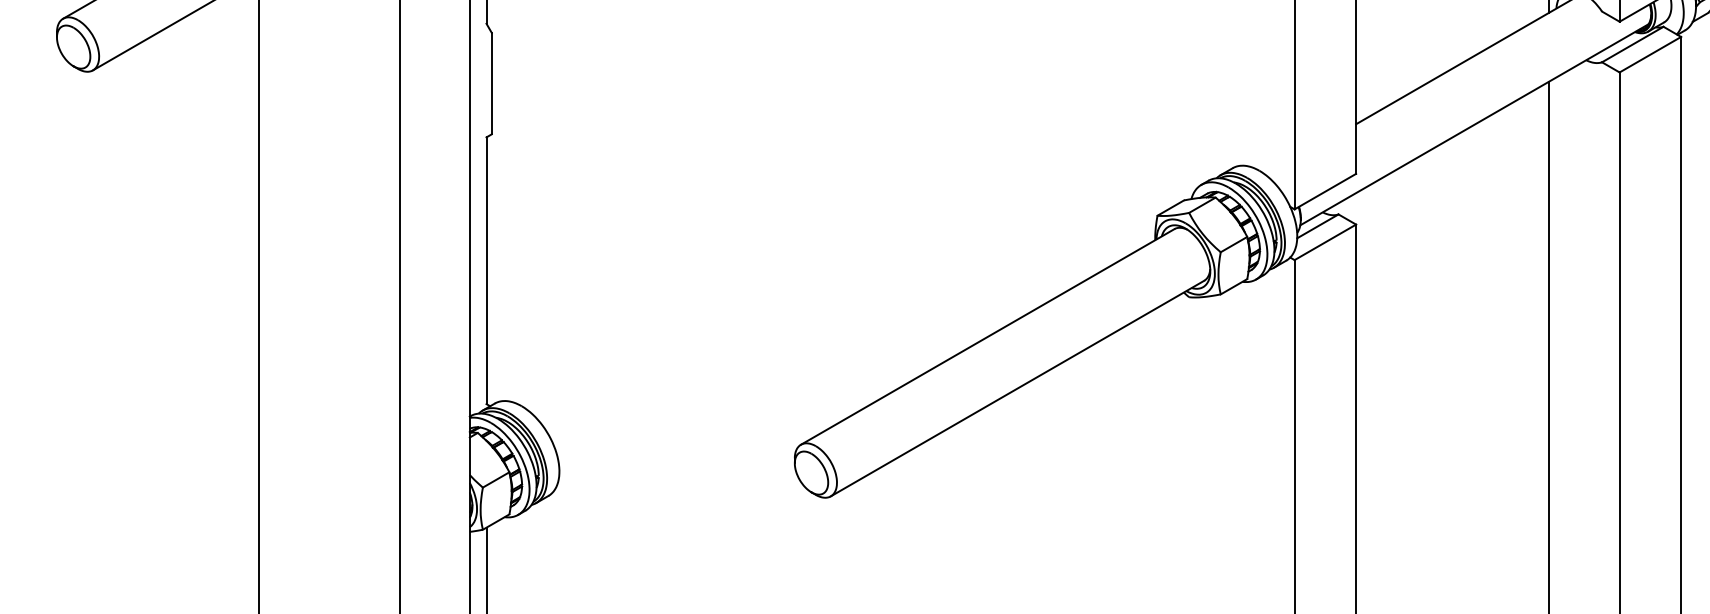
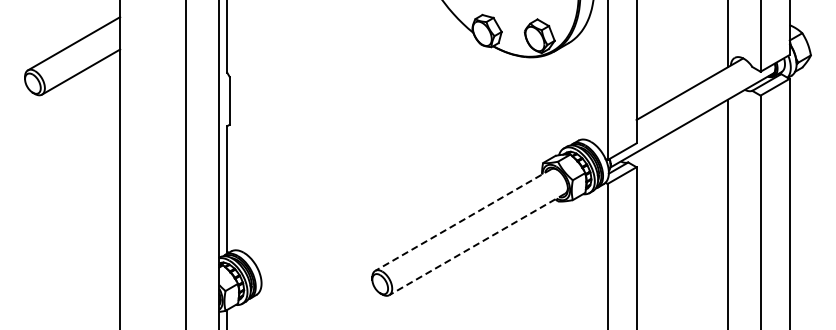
line: (986, 337) -> (462, 220), solid -> dashed
line: (1016, 388) -> (476, 244), solid -> dashed

